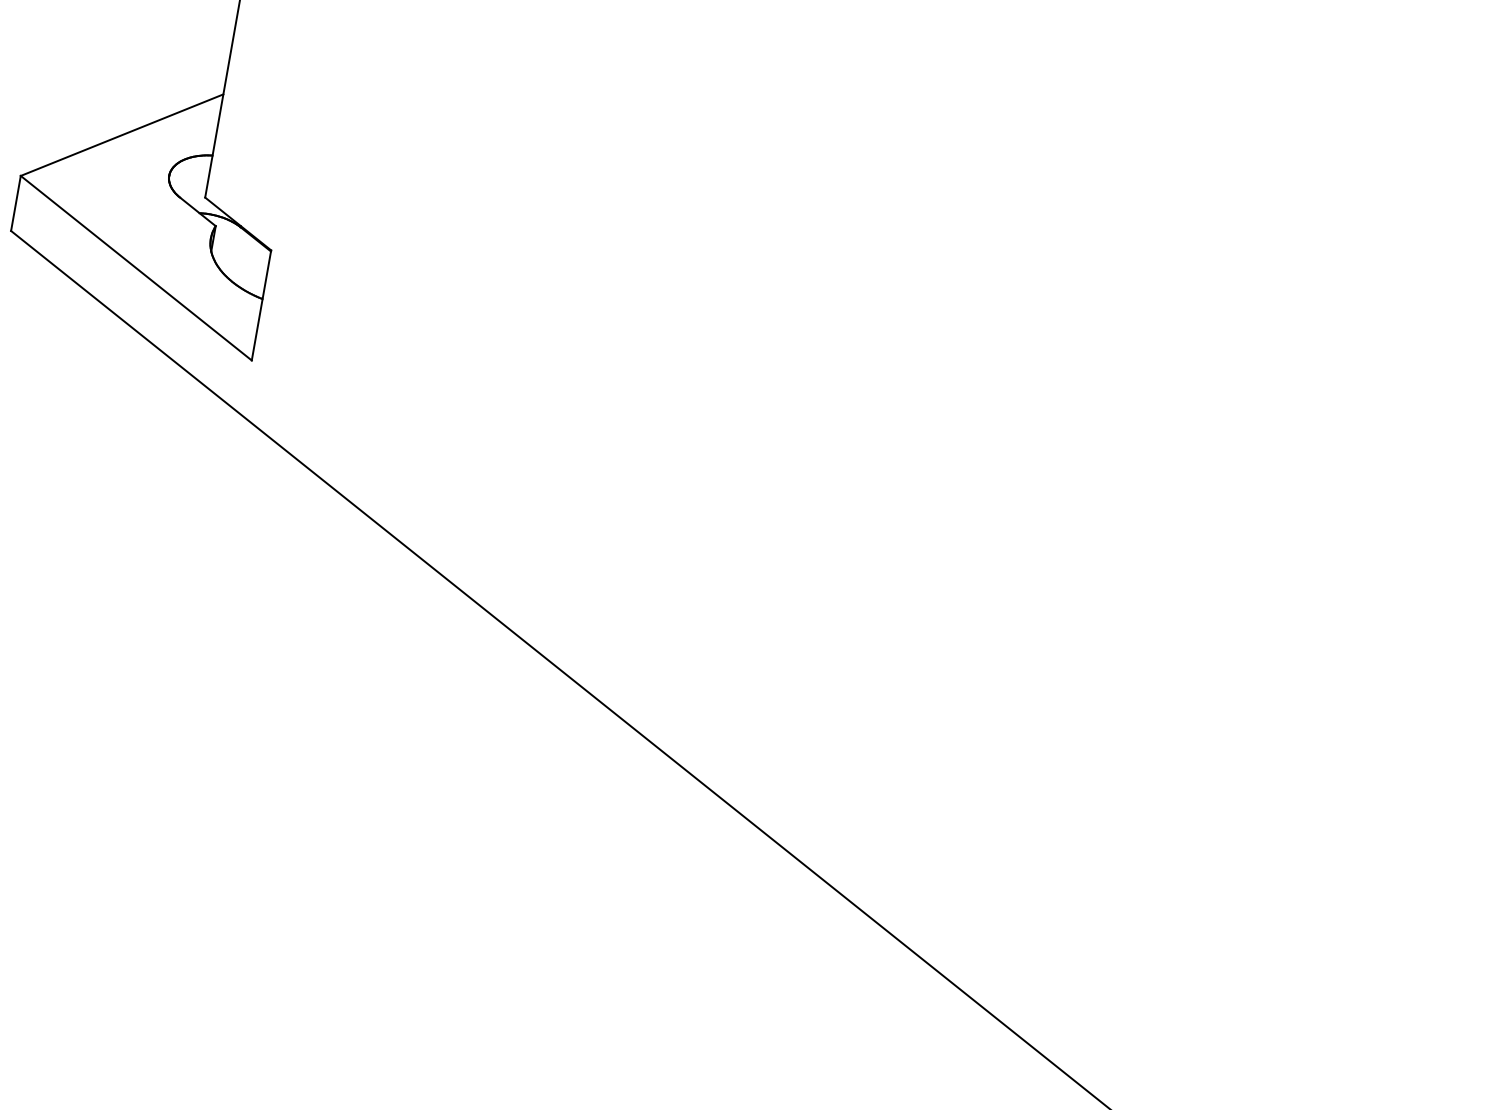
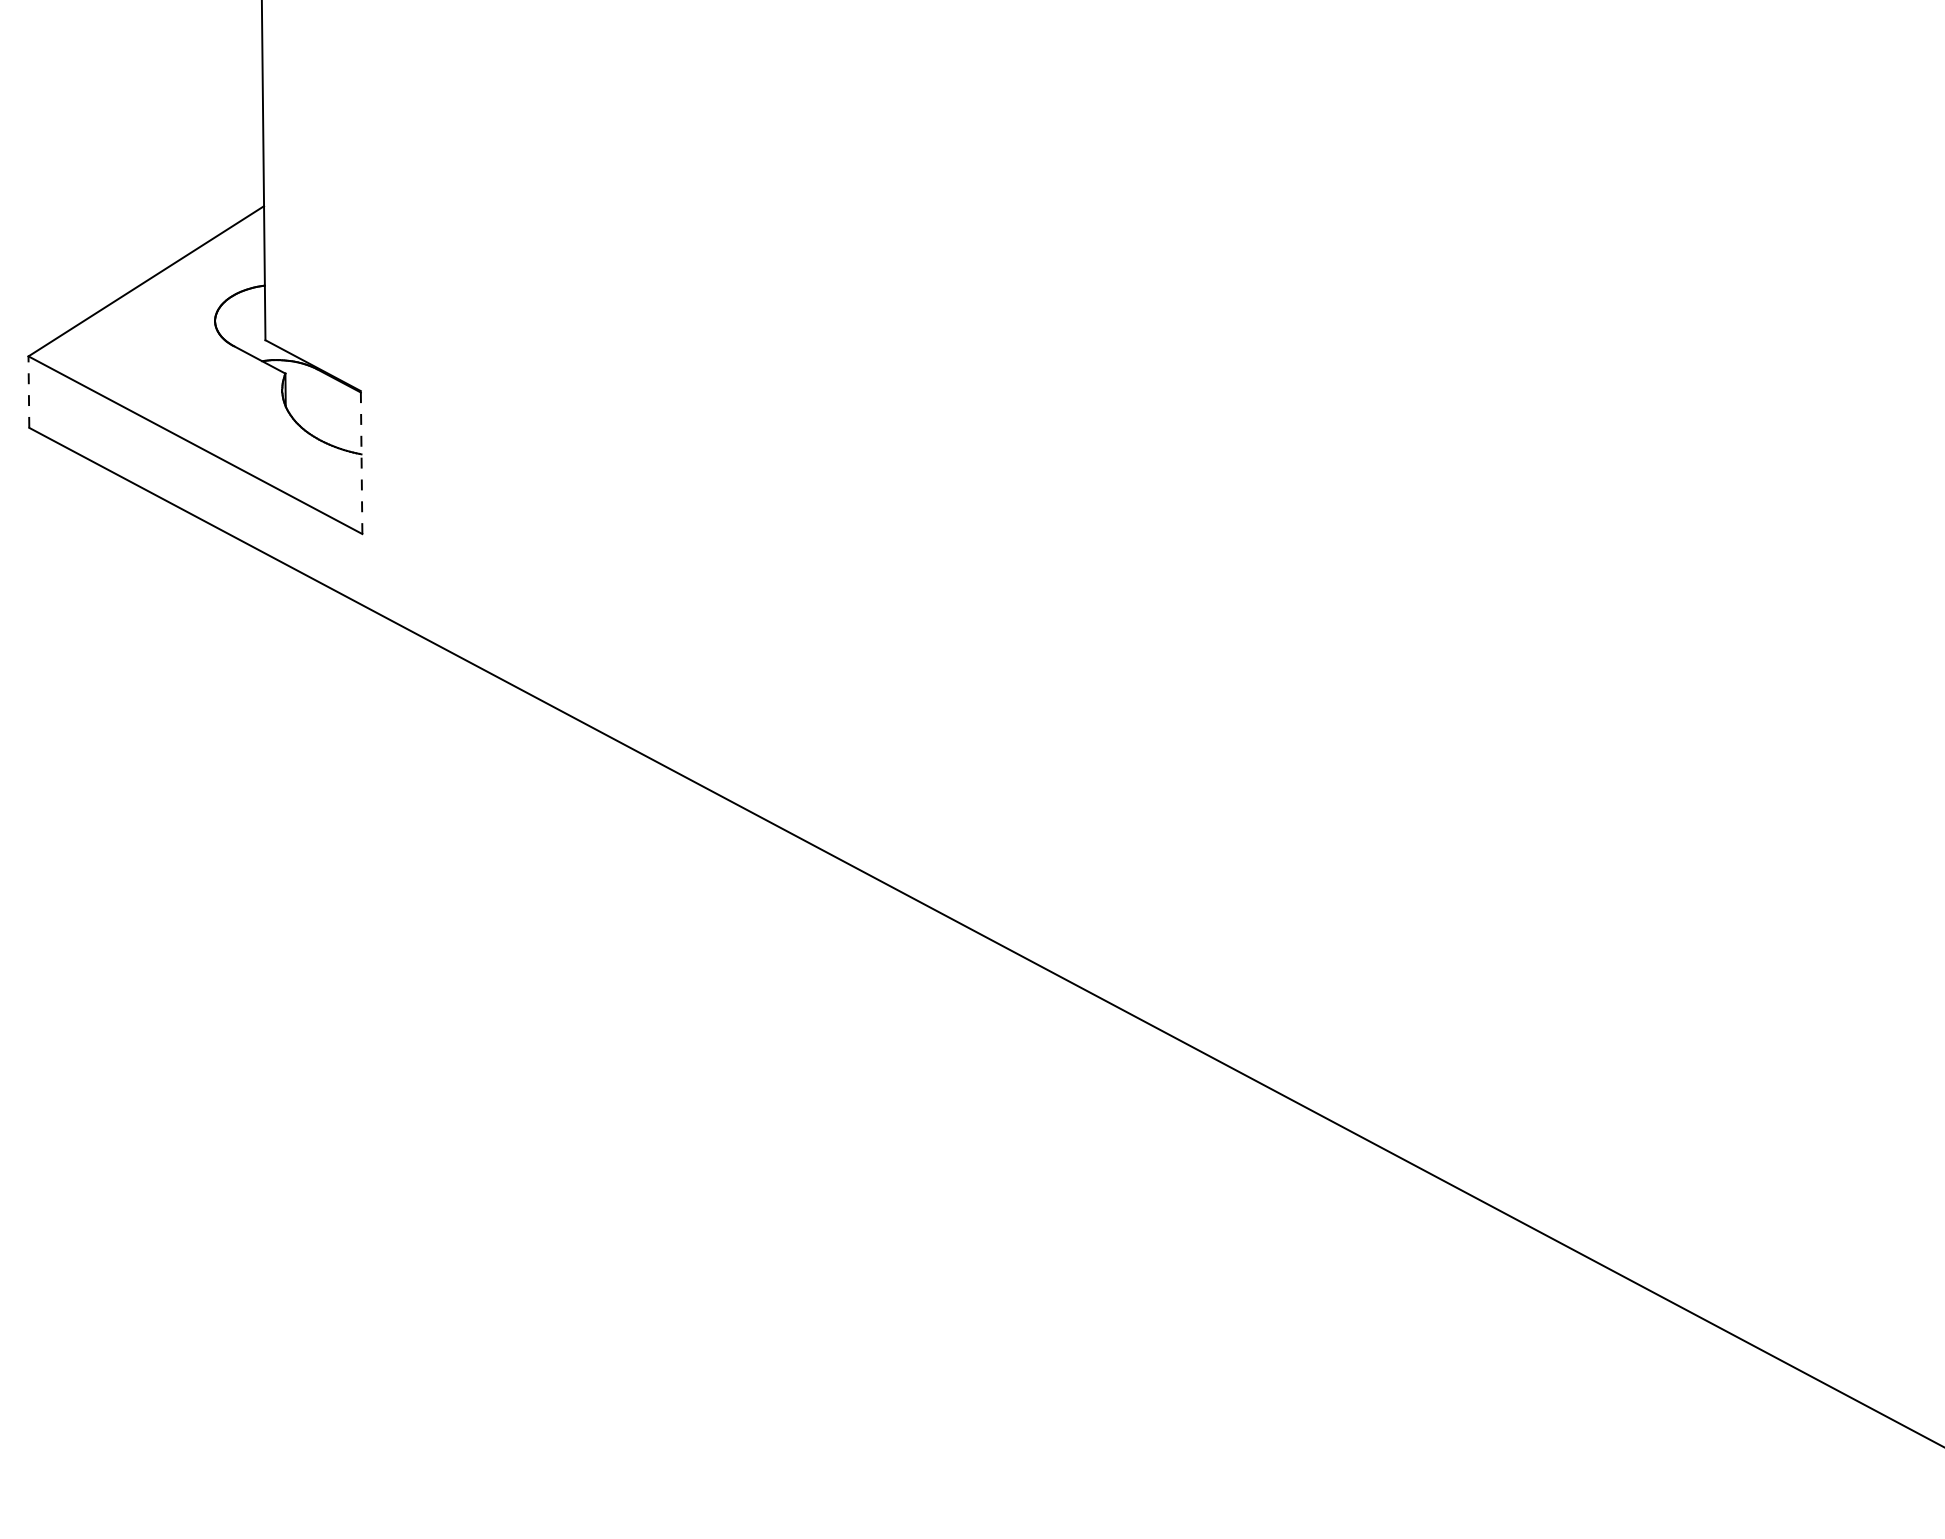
line: (15, 203) -> (28, 392), solid -> dashed
line: (261, 305) -> (361, 462), solid -> dashed

